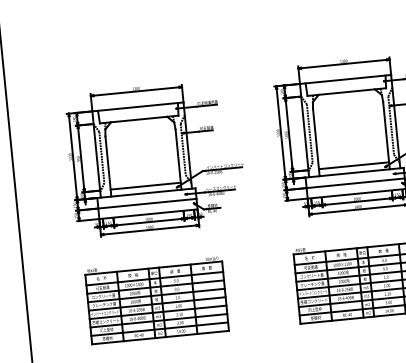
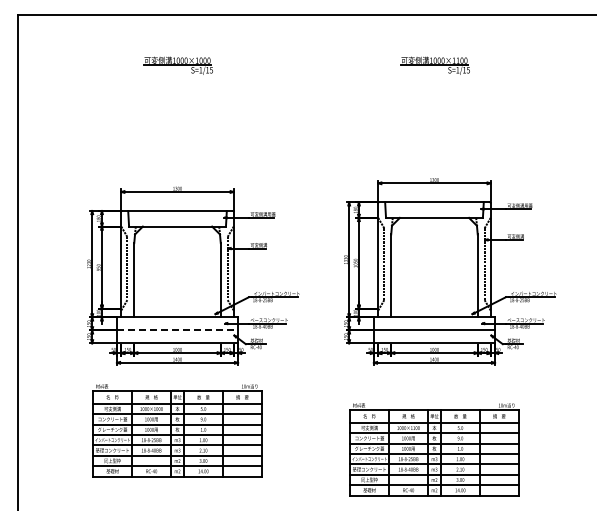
line: (354, 165) -> (434, 308), removed
line: (145, 185) -> (177, 308), removed
line: (147, 203) -> (177, 330), solid -> dashed
part: (156, 300) -> (177, 430), moved

